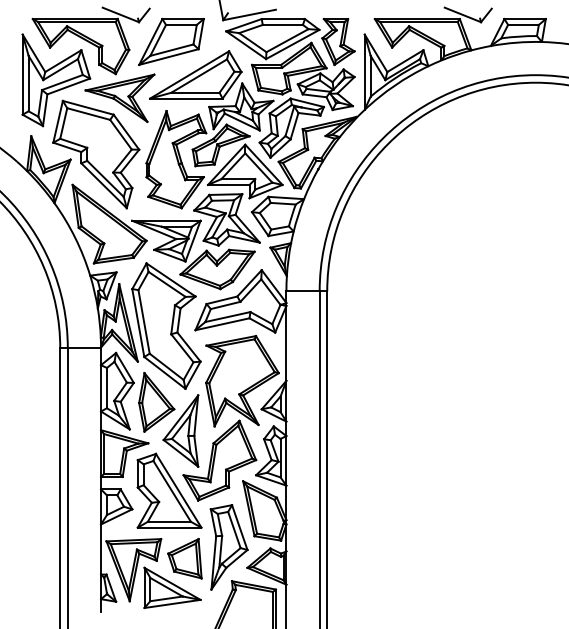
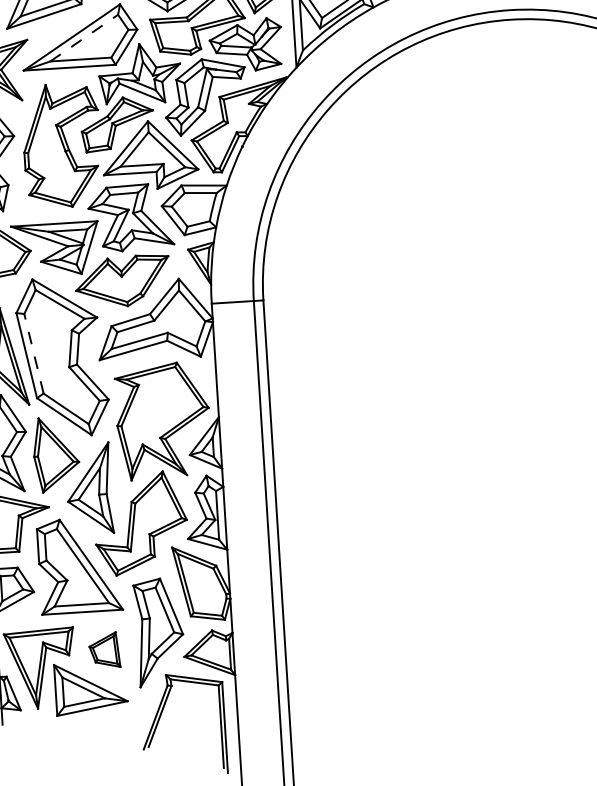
line: (199, 75) -> (84, 37), solid -> dashed
line: (143, 321) -> (33, 353), solid -> dashed
part: (184, 558) -> (103, 650), size x0.7

